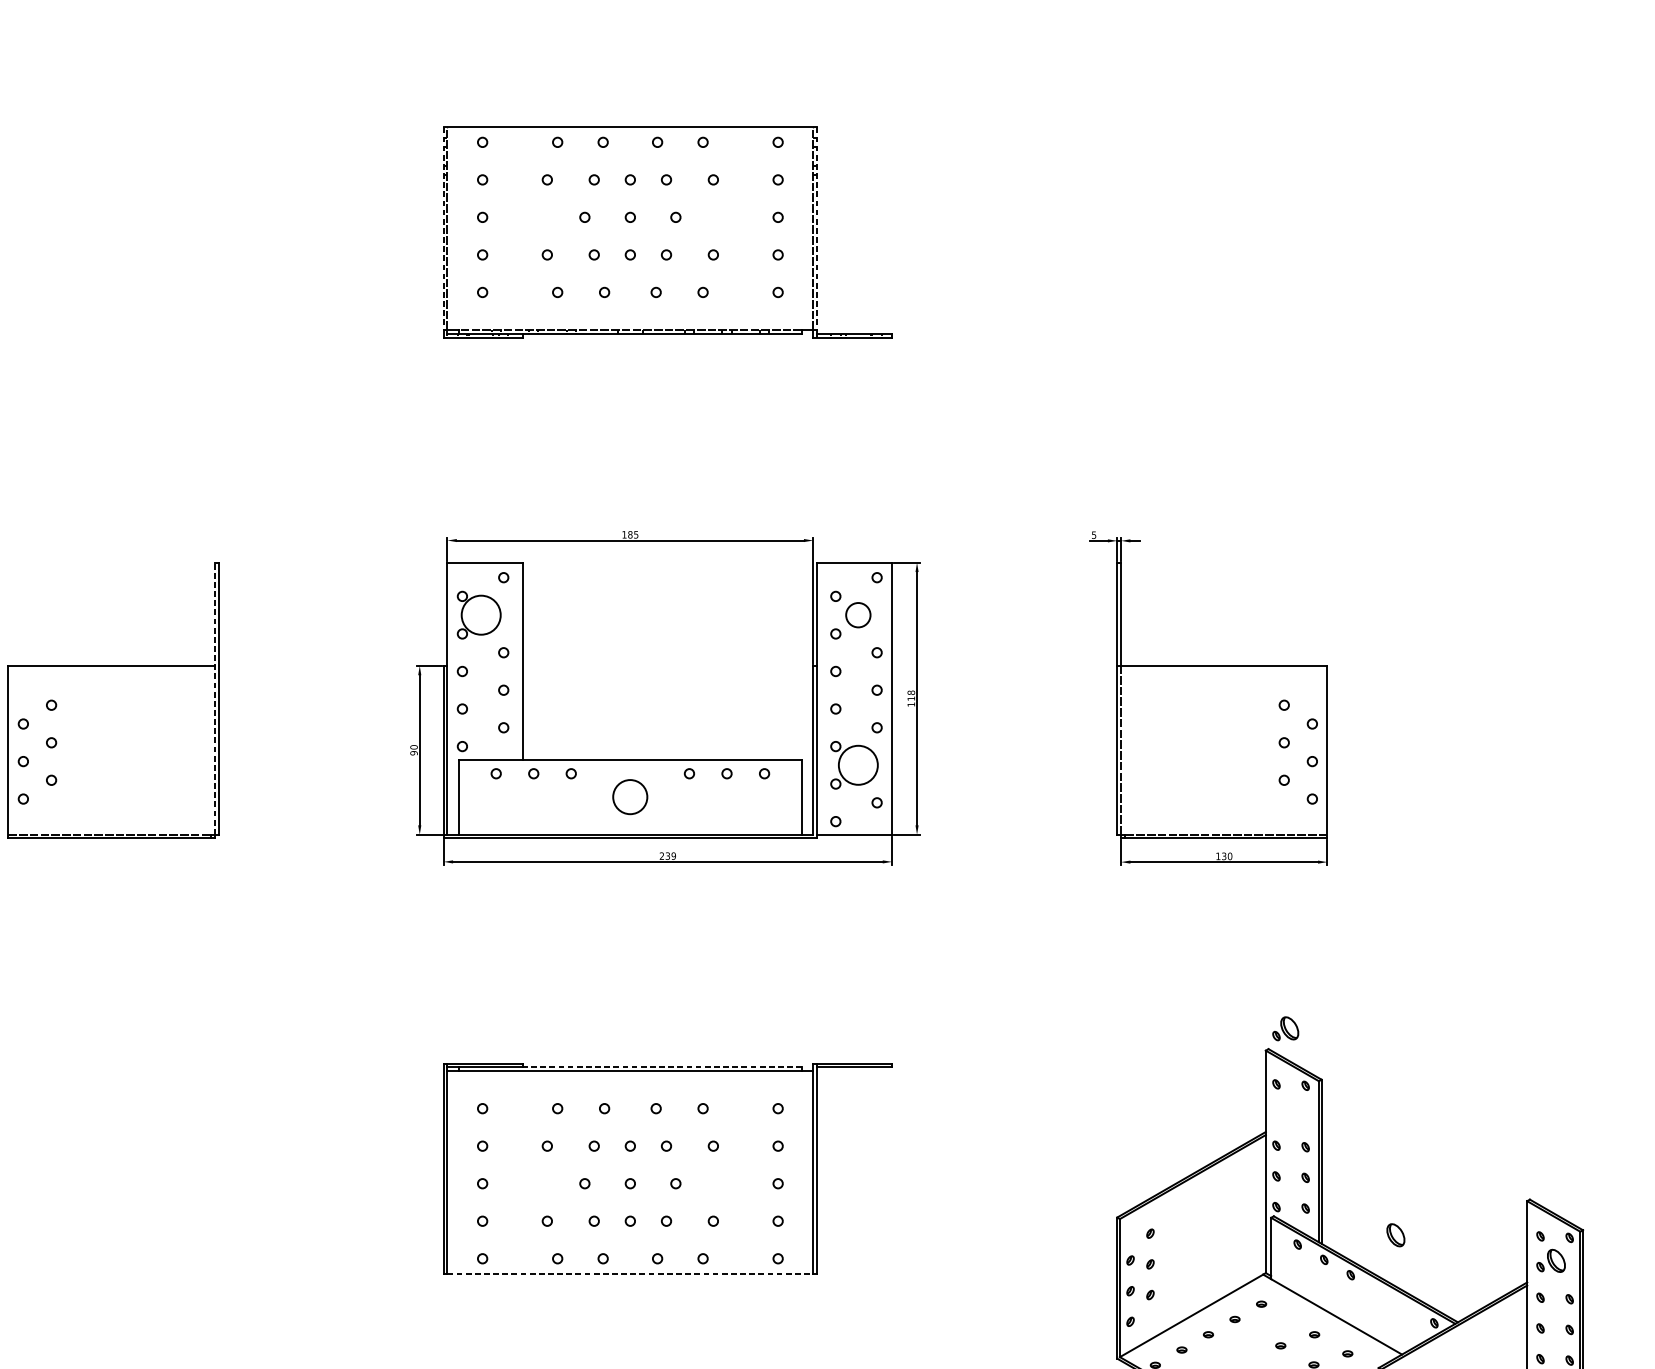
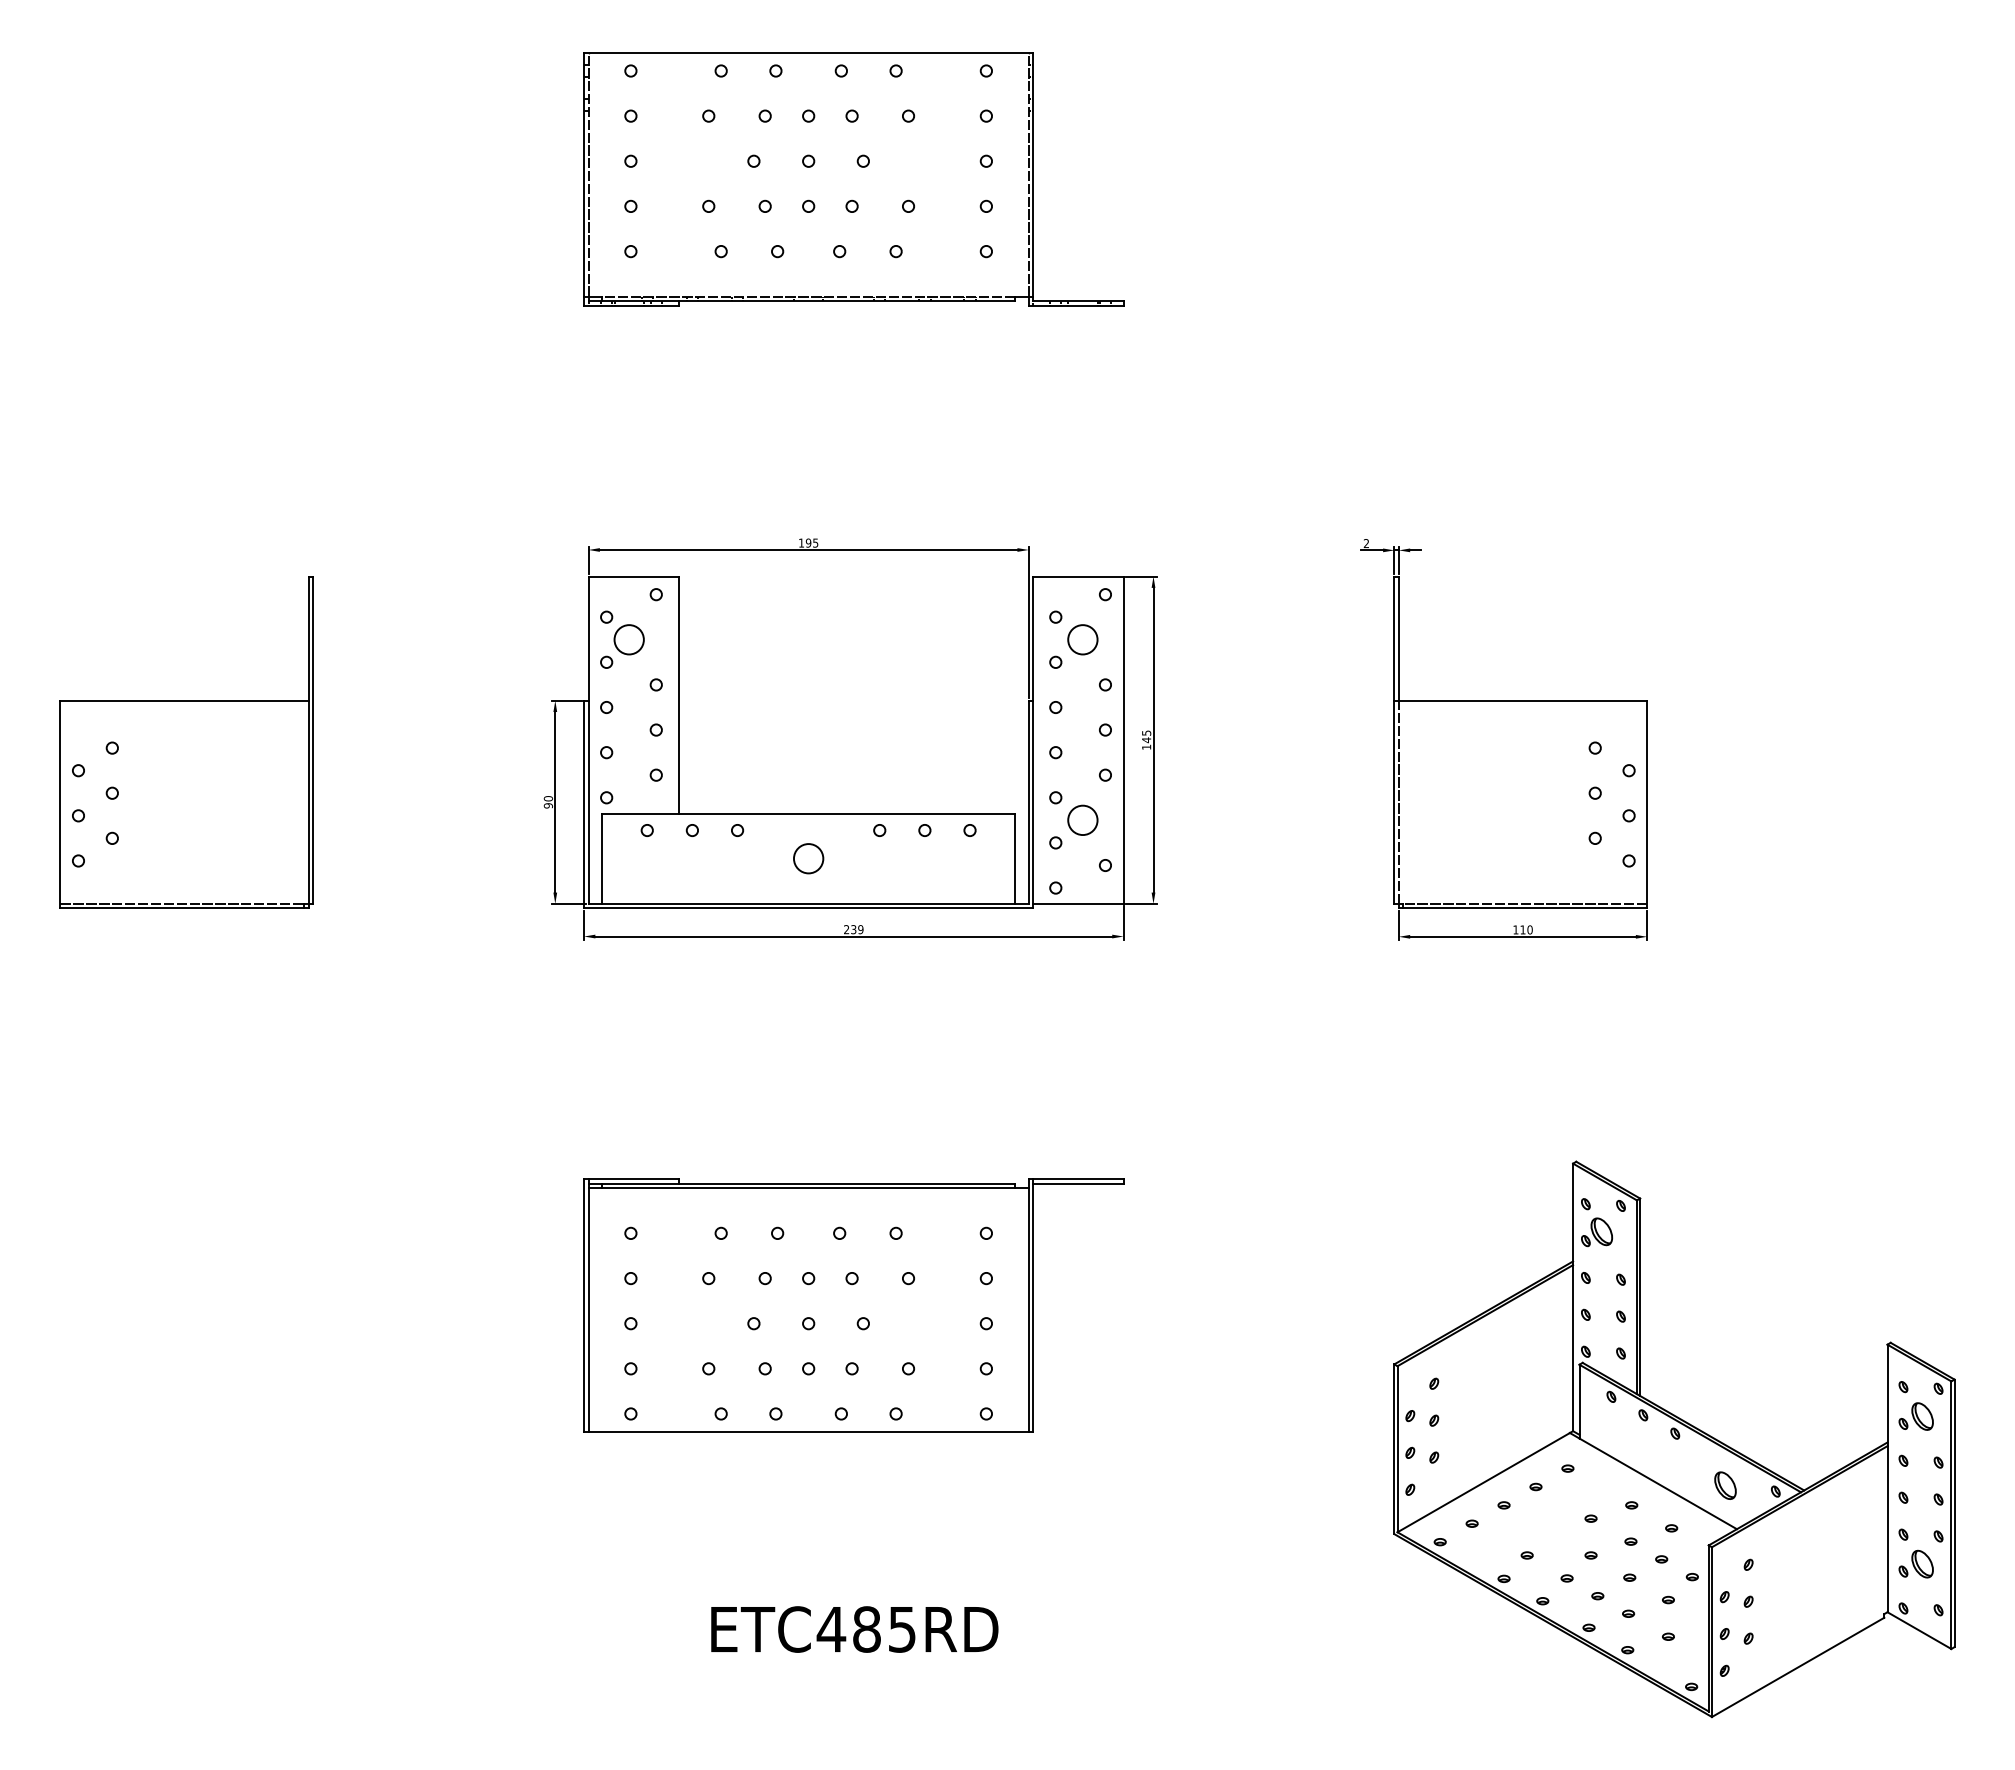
line: (444, 228) -> (584, 174), dashed -> solid
line: (817, 228) -> (1033, 174), dashed -> solid
text: (630, 534) -> (808, 542), 185 -> 195
text: (1094, 535) -> (1366, 543), 5 -> 2
circle: (480, 614) -> (628, 639), size x0.62
text: (911, 695) -> (1146, 736), 118 -> 145
line: (214, 698) -> (308, 740), dashed -> solid
circle: (858, 765) -> (1082, 820), size x0.62
circle: (630, 797) -> (808, 858), size x0.71
text: (1223, 856) -> (1522, 929), 130 -> 110
part: (1286, 1028) -> (1597, 1232), moved
line: (661, 1067) -> (846, 1183), dashed -> solid
part: (1395, 1235) -> (1725, 1485), moved
line: (631, 1274) -> (809, 1432), dashed -> solid

